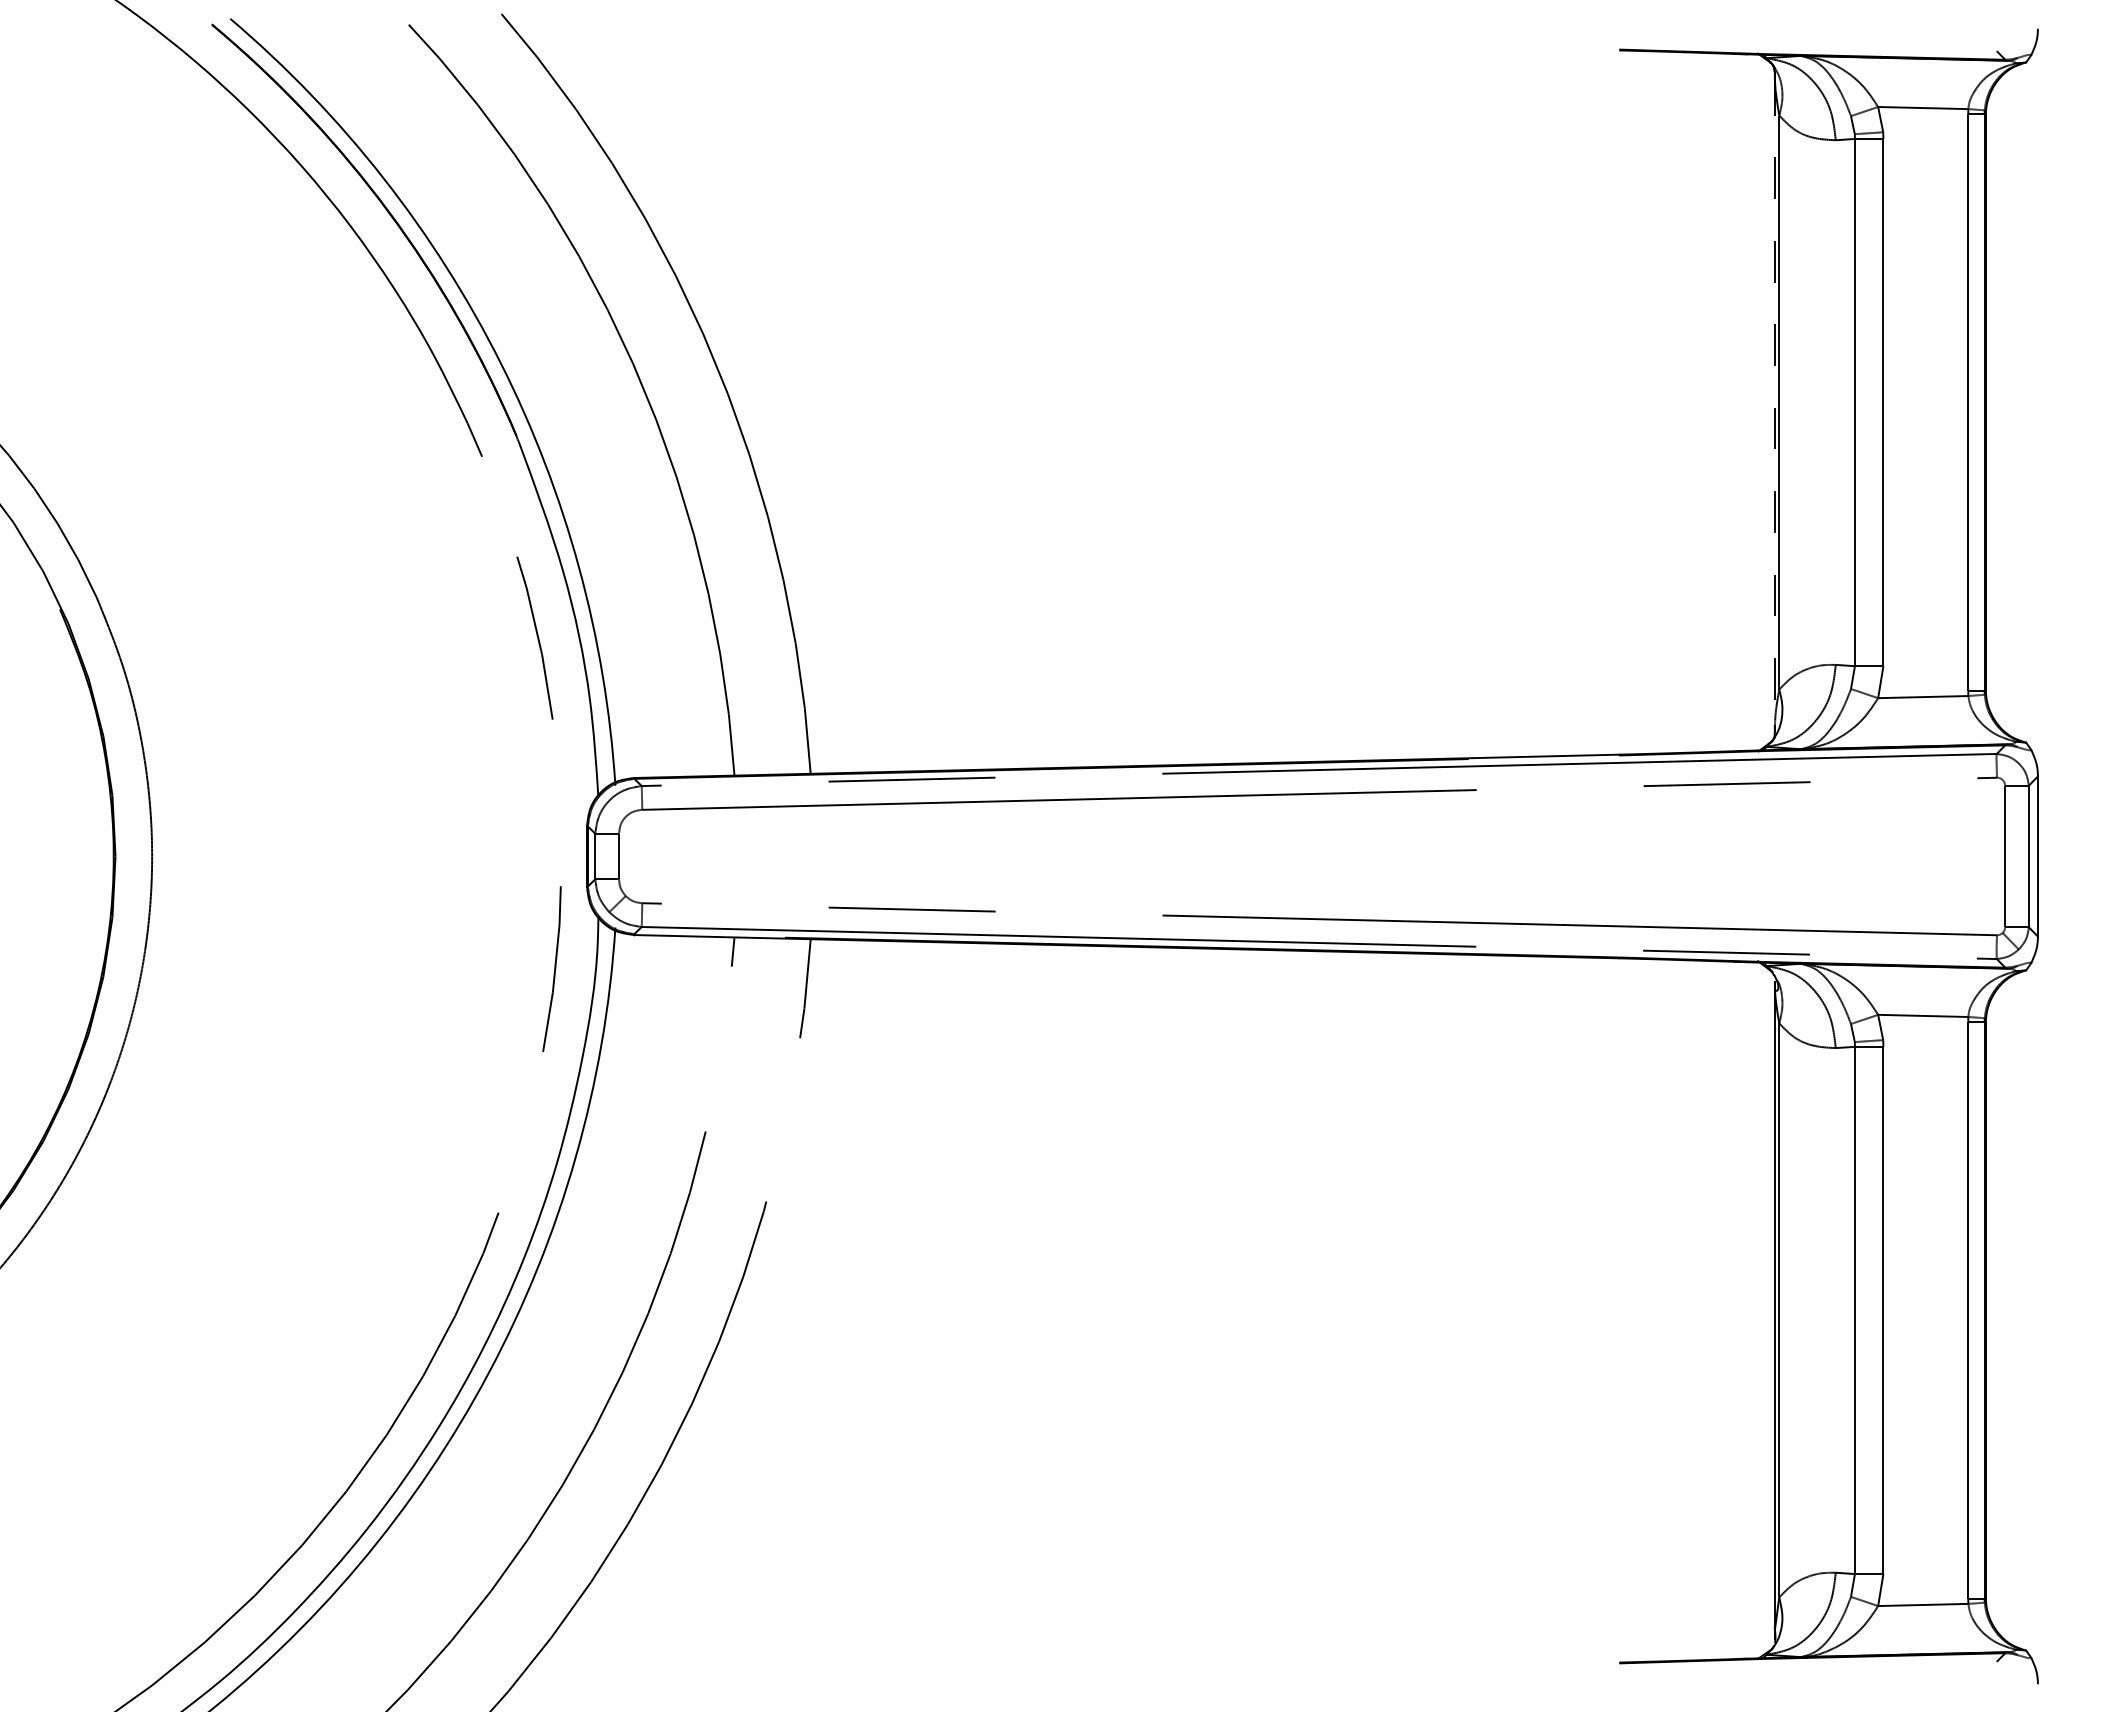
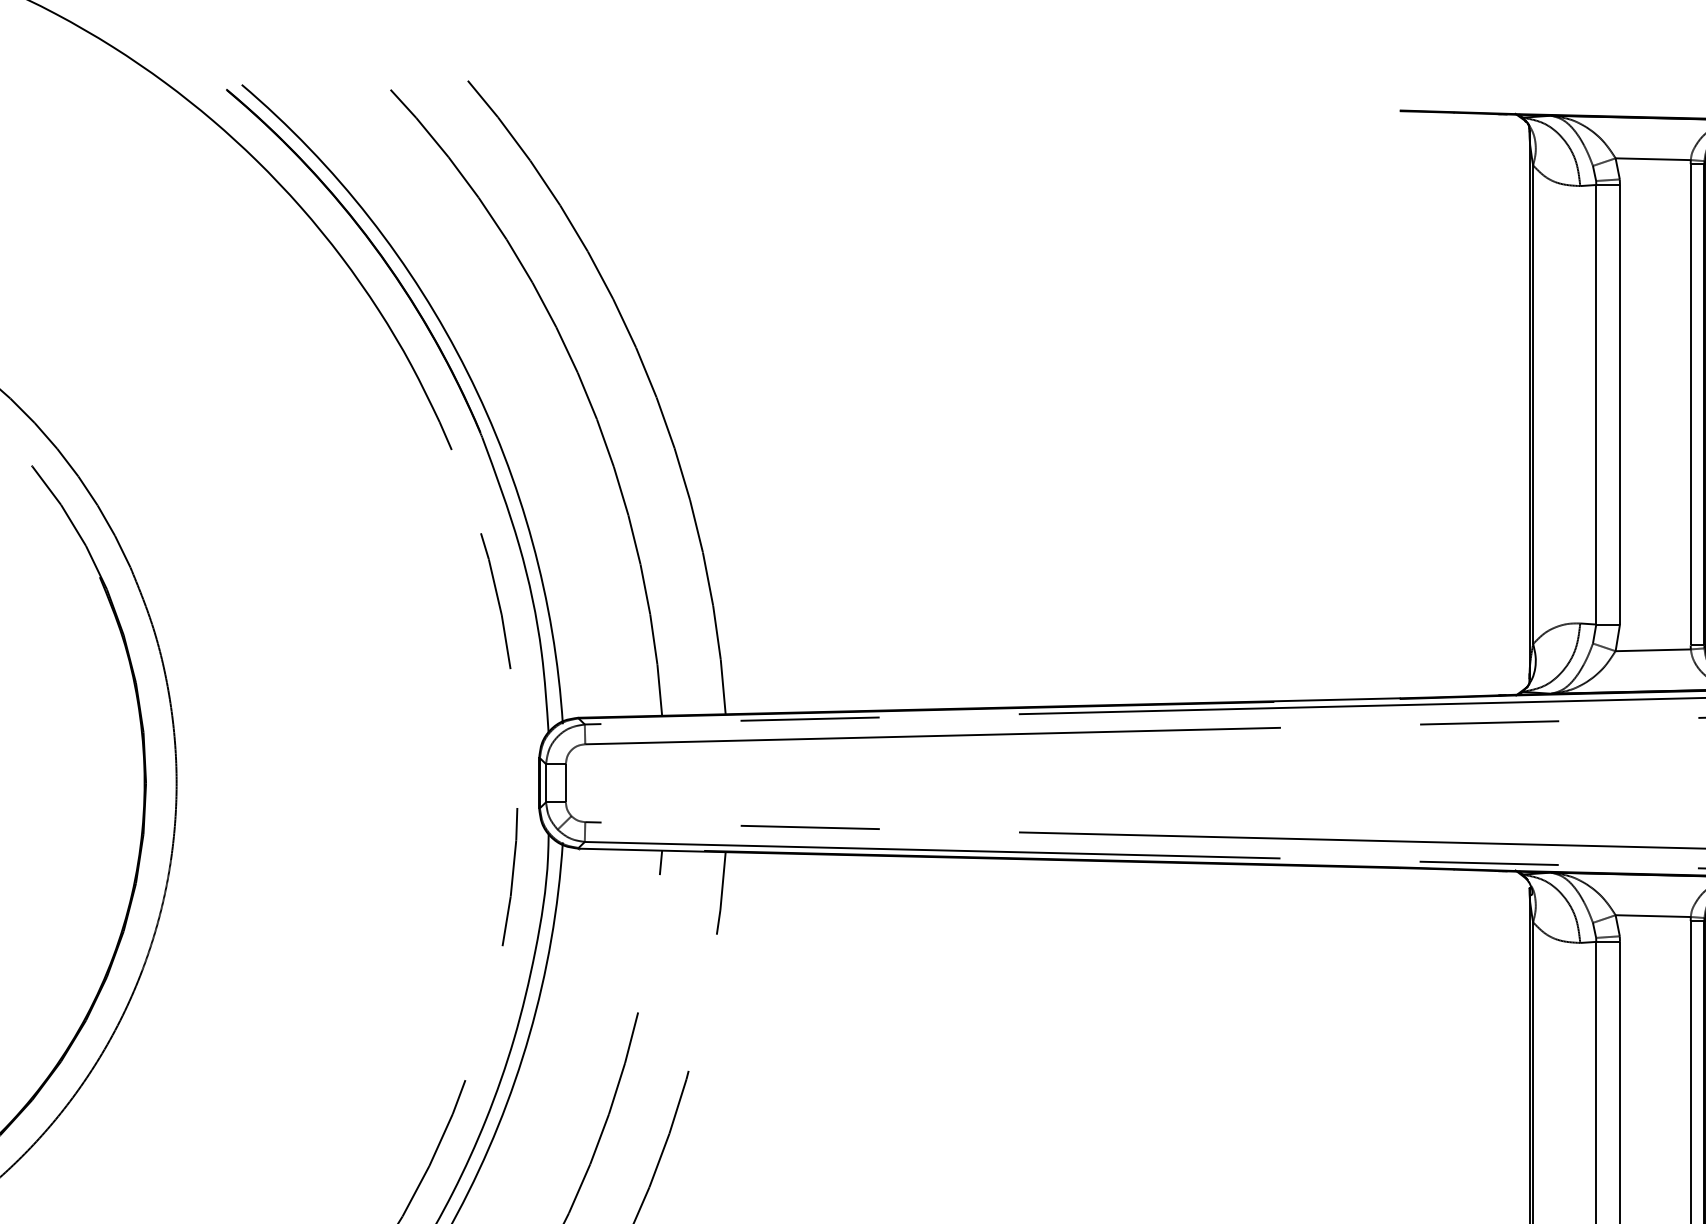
line: (1774, 402) -> (1529, 404), dashed -> solid

